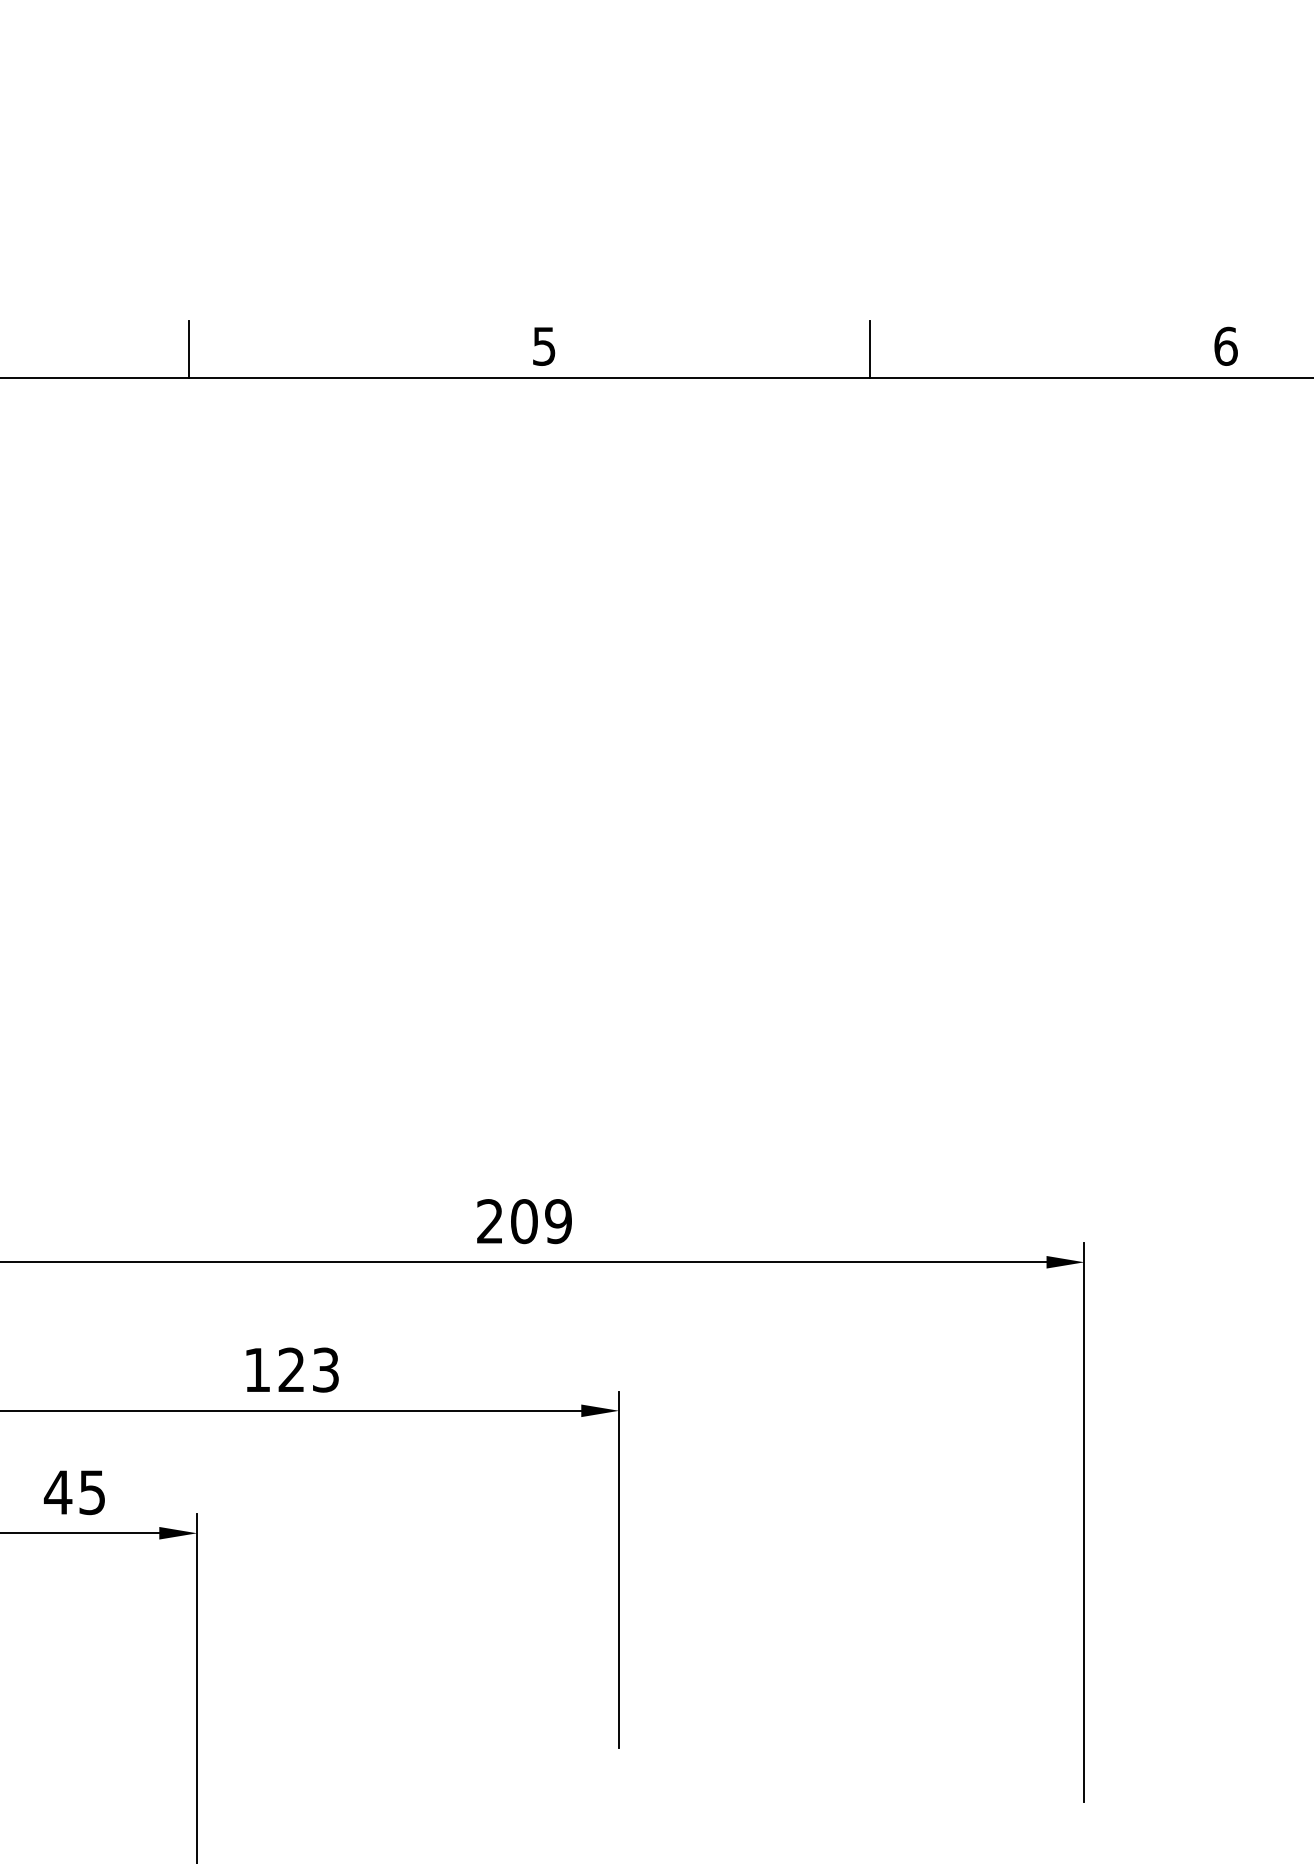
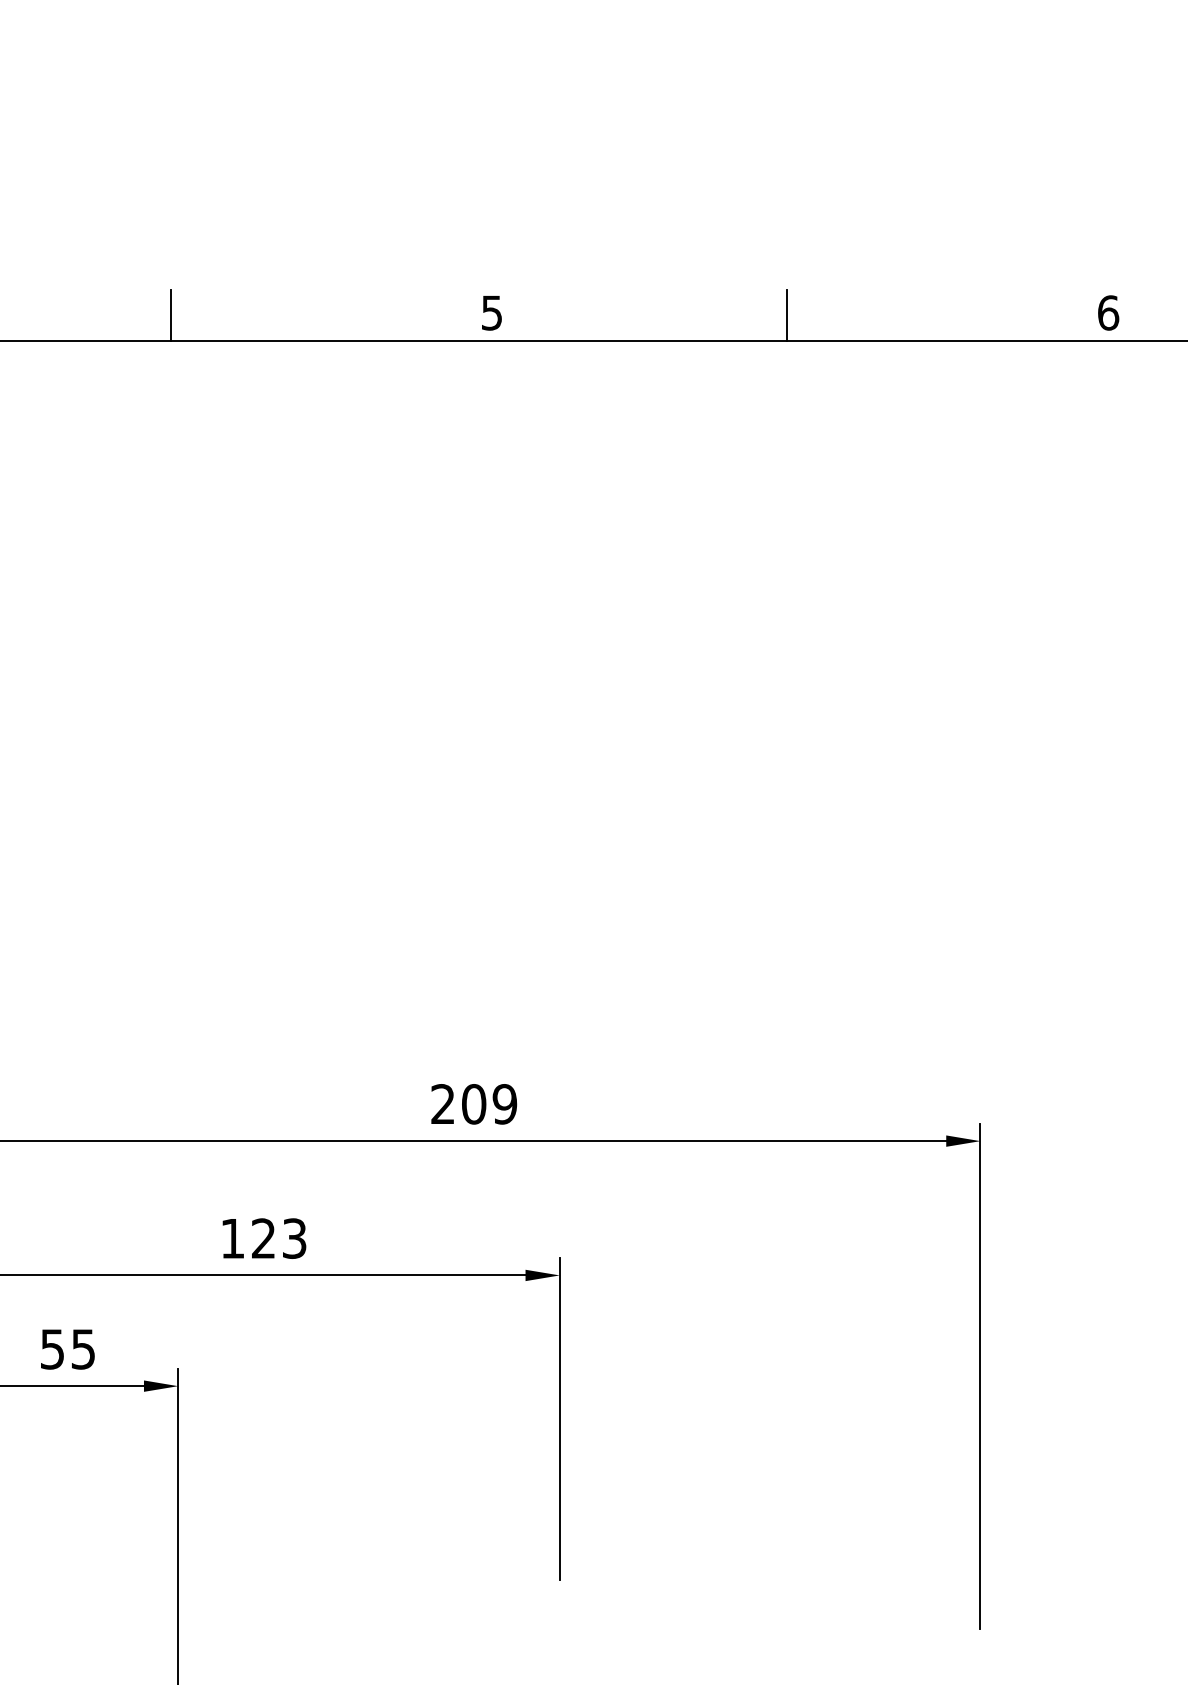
text: (57, 1492) -> (51, 1349), 45 -> 55

